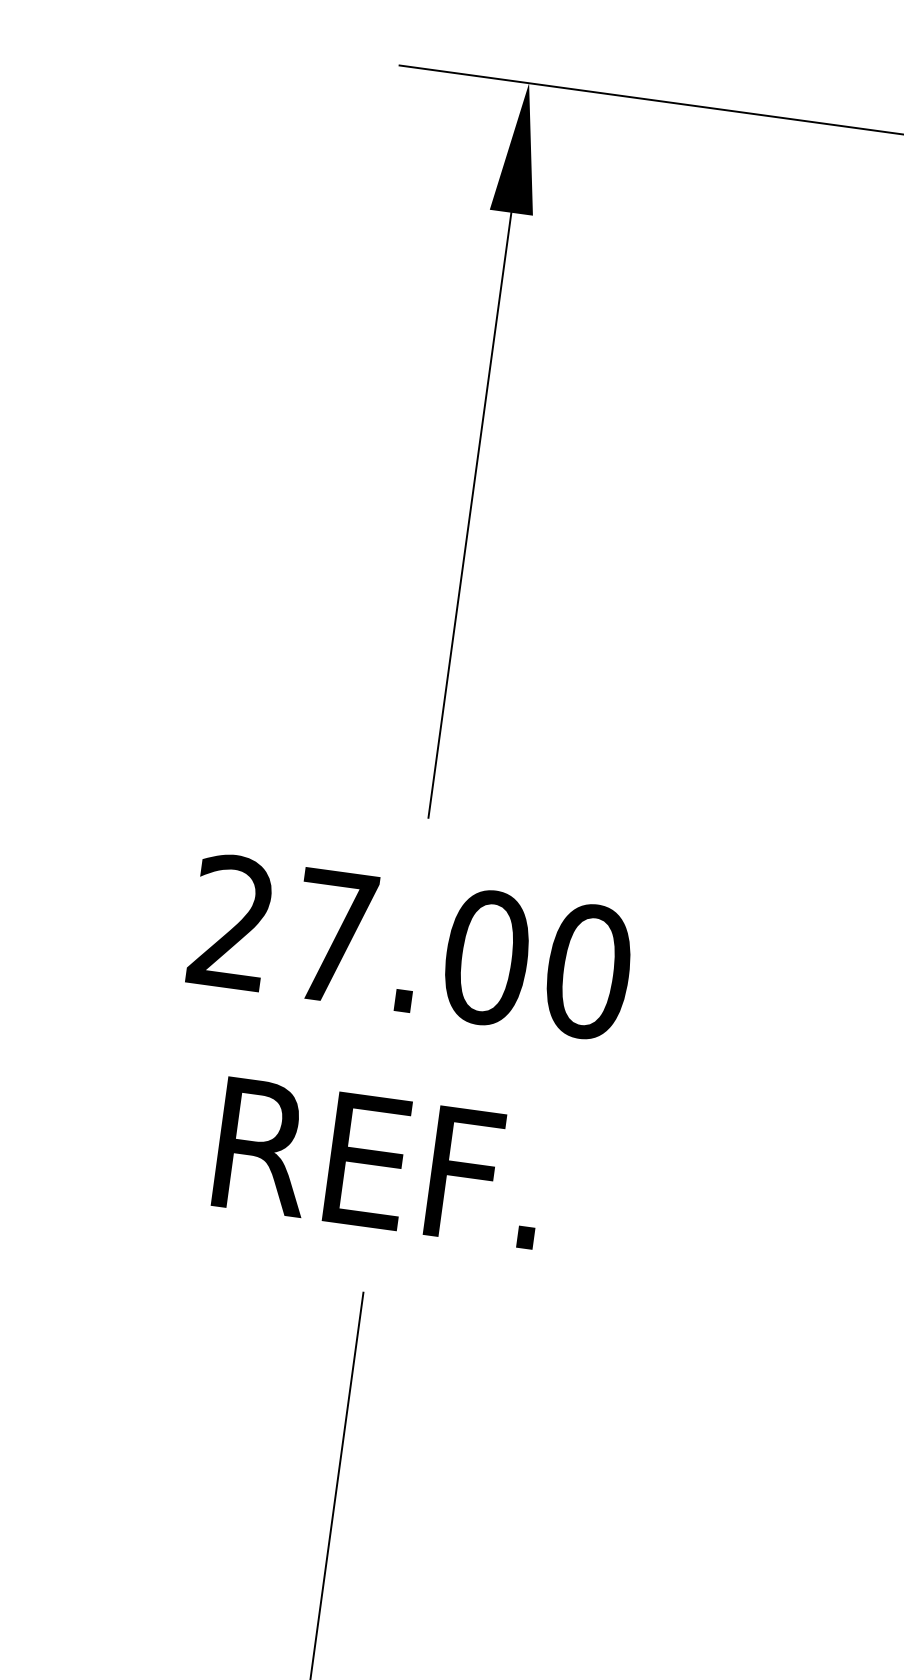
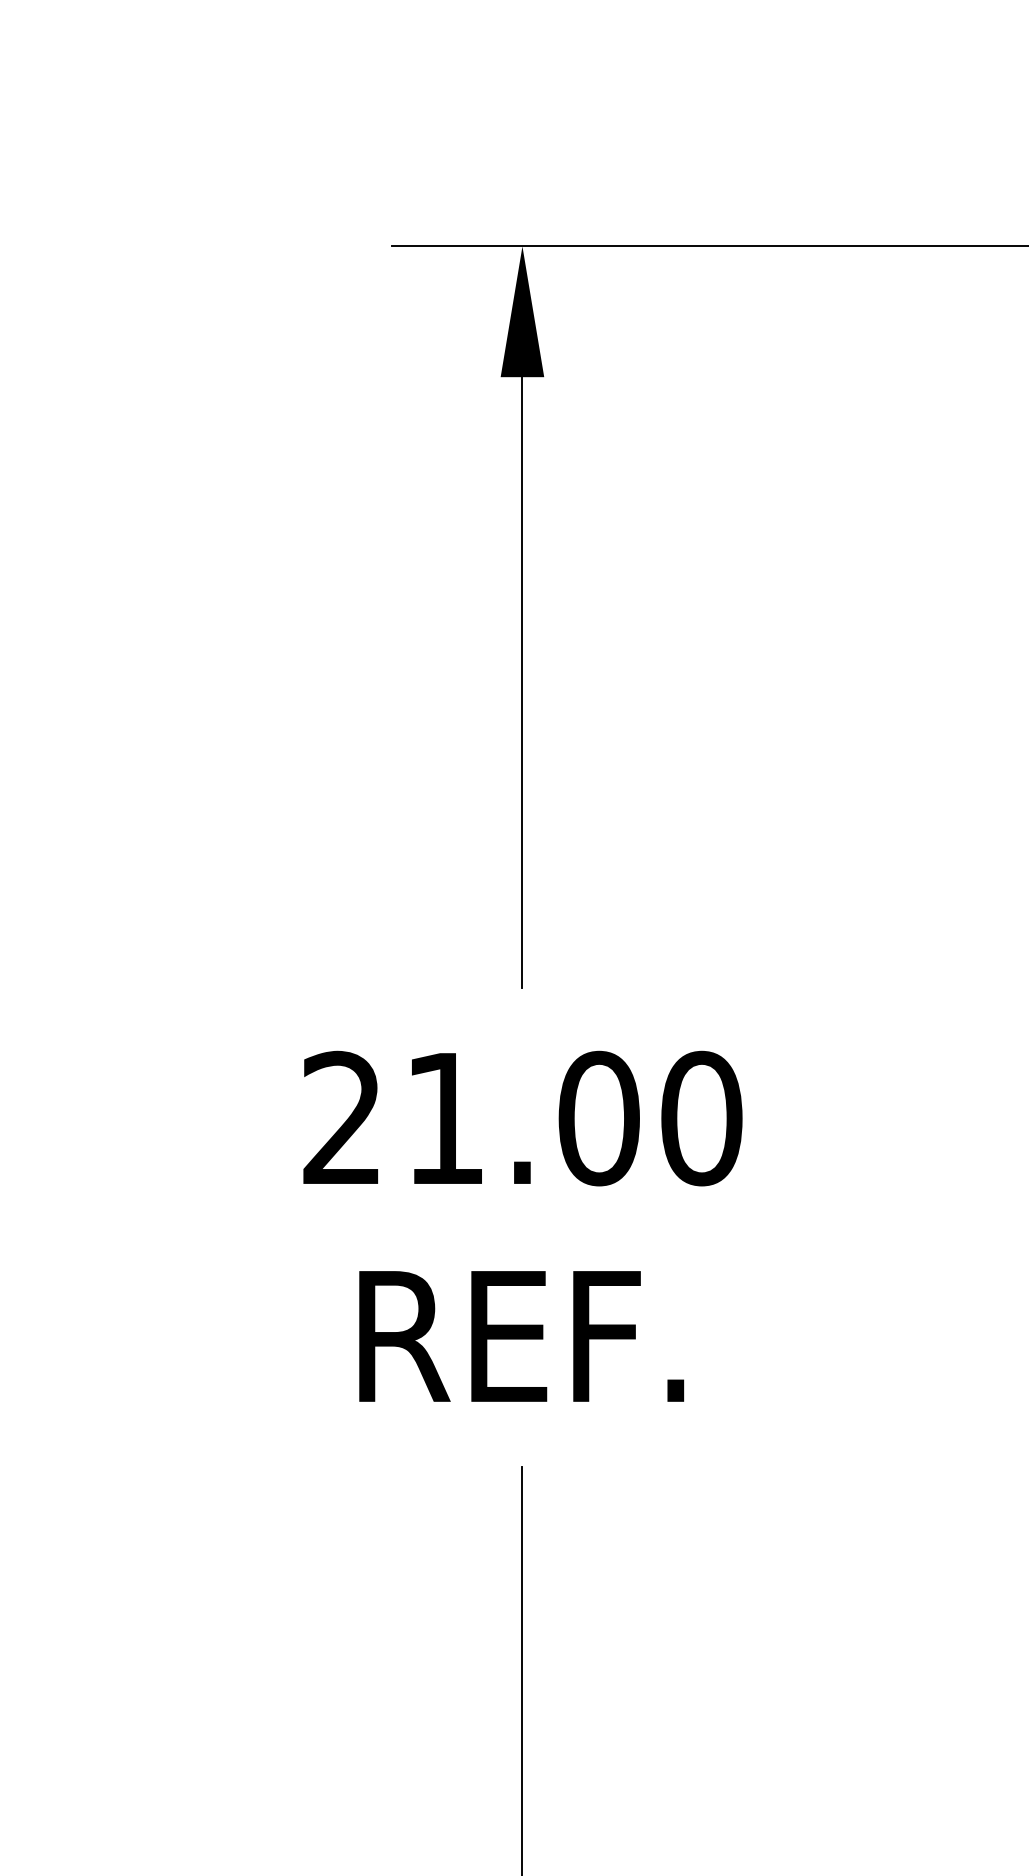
text: (334, 936) -> (445, 1118), 27.00 -> 21.00

